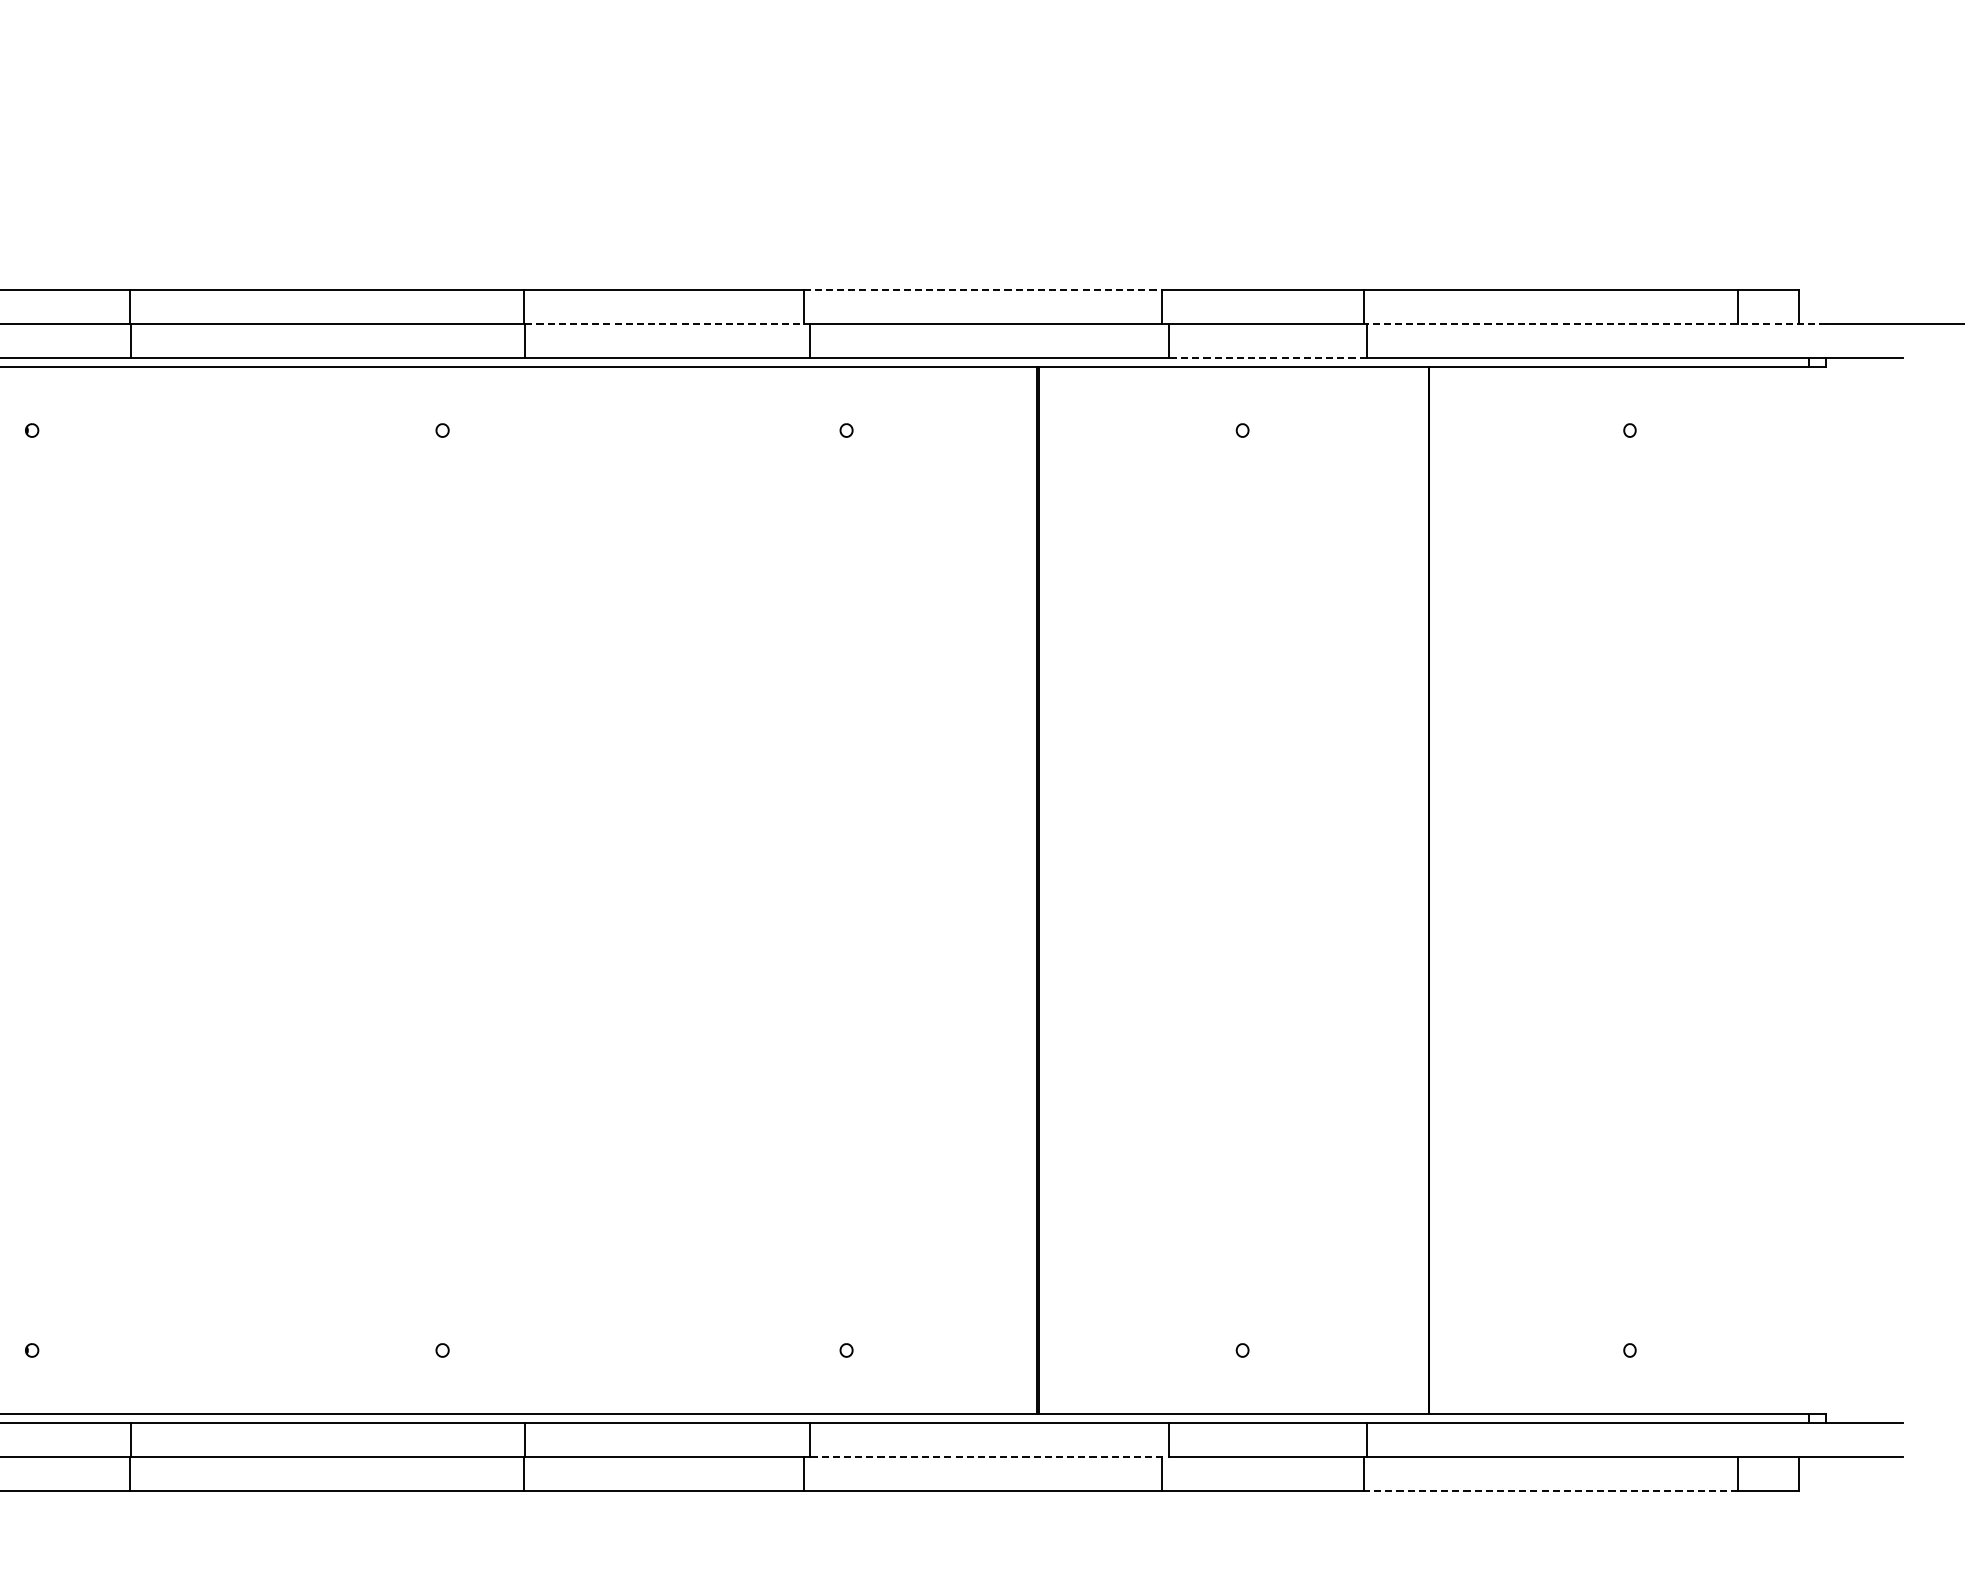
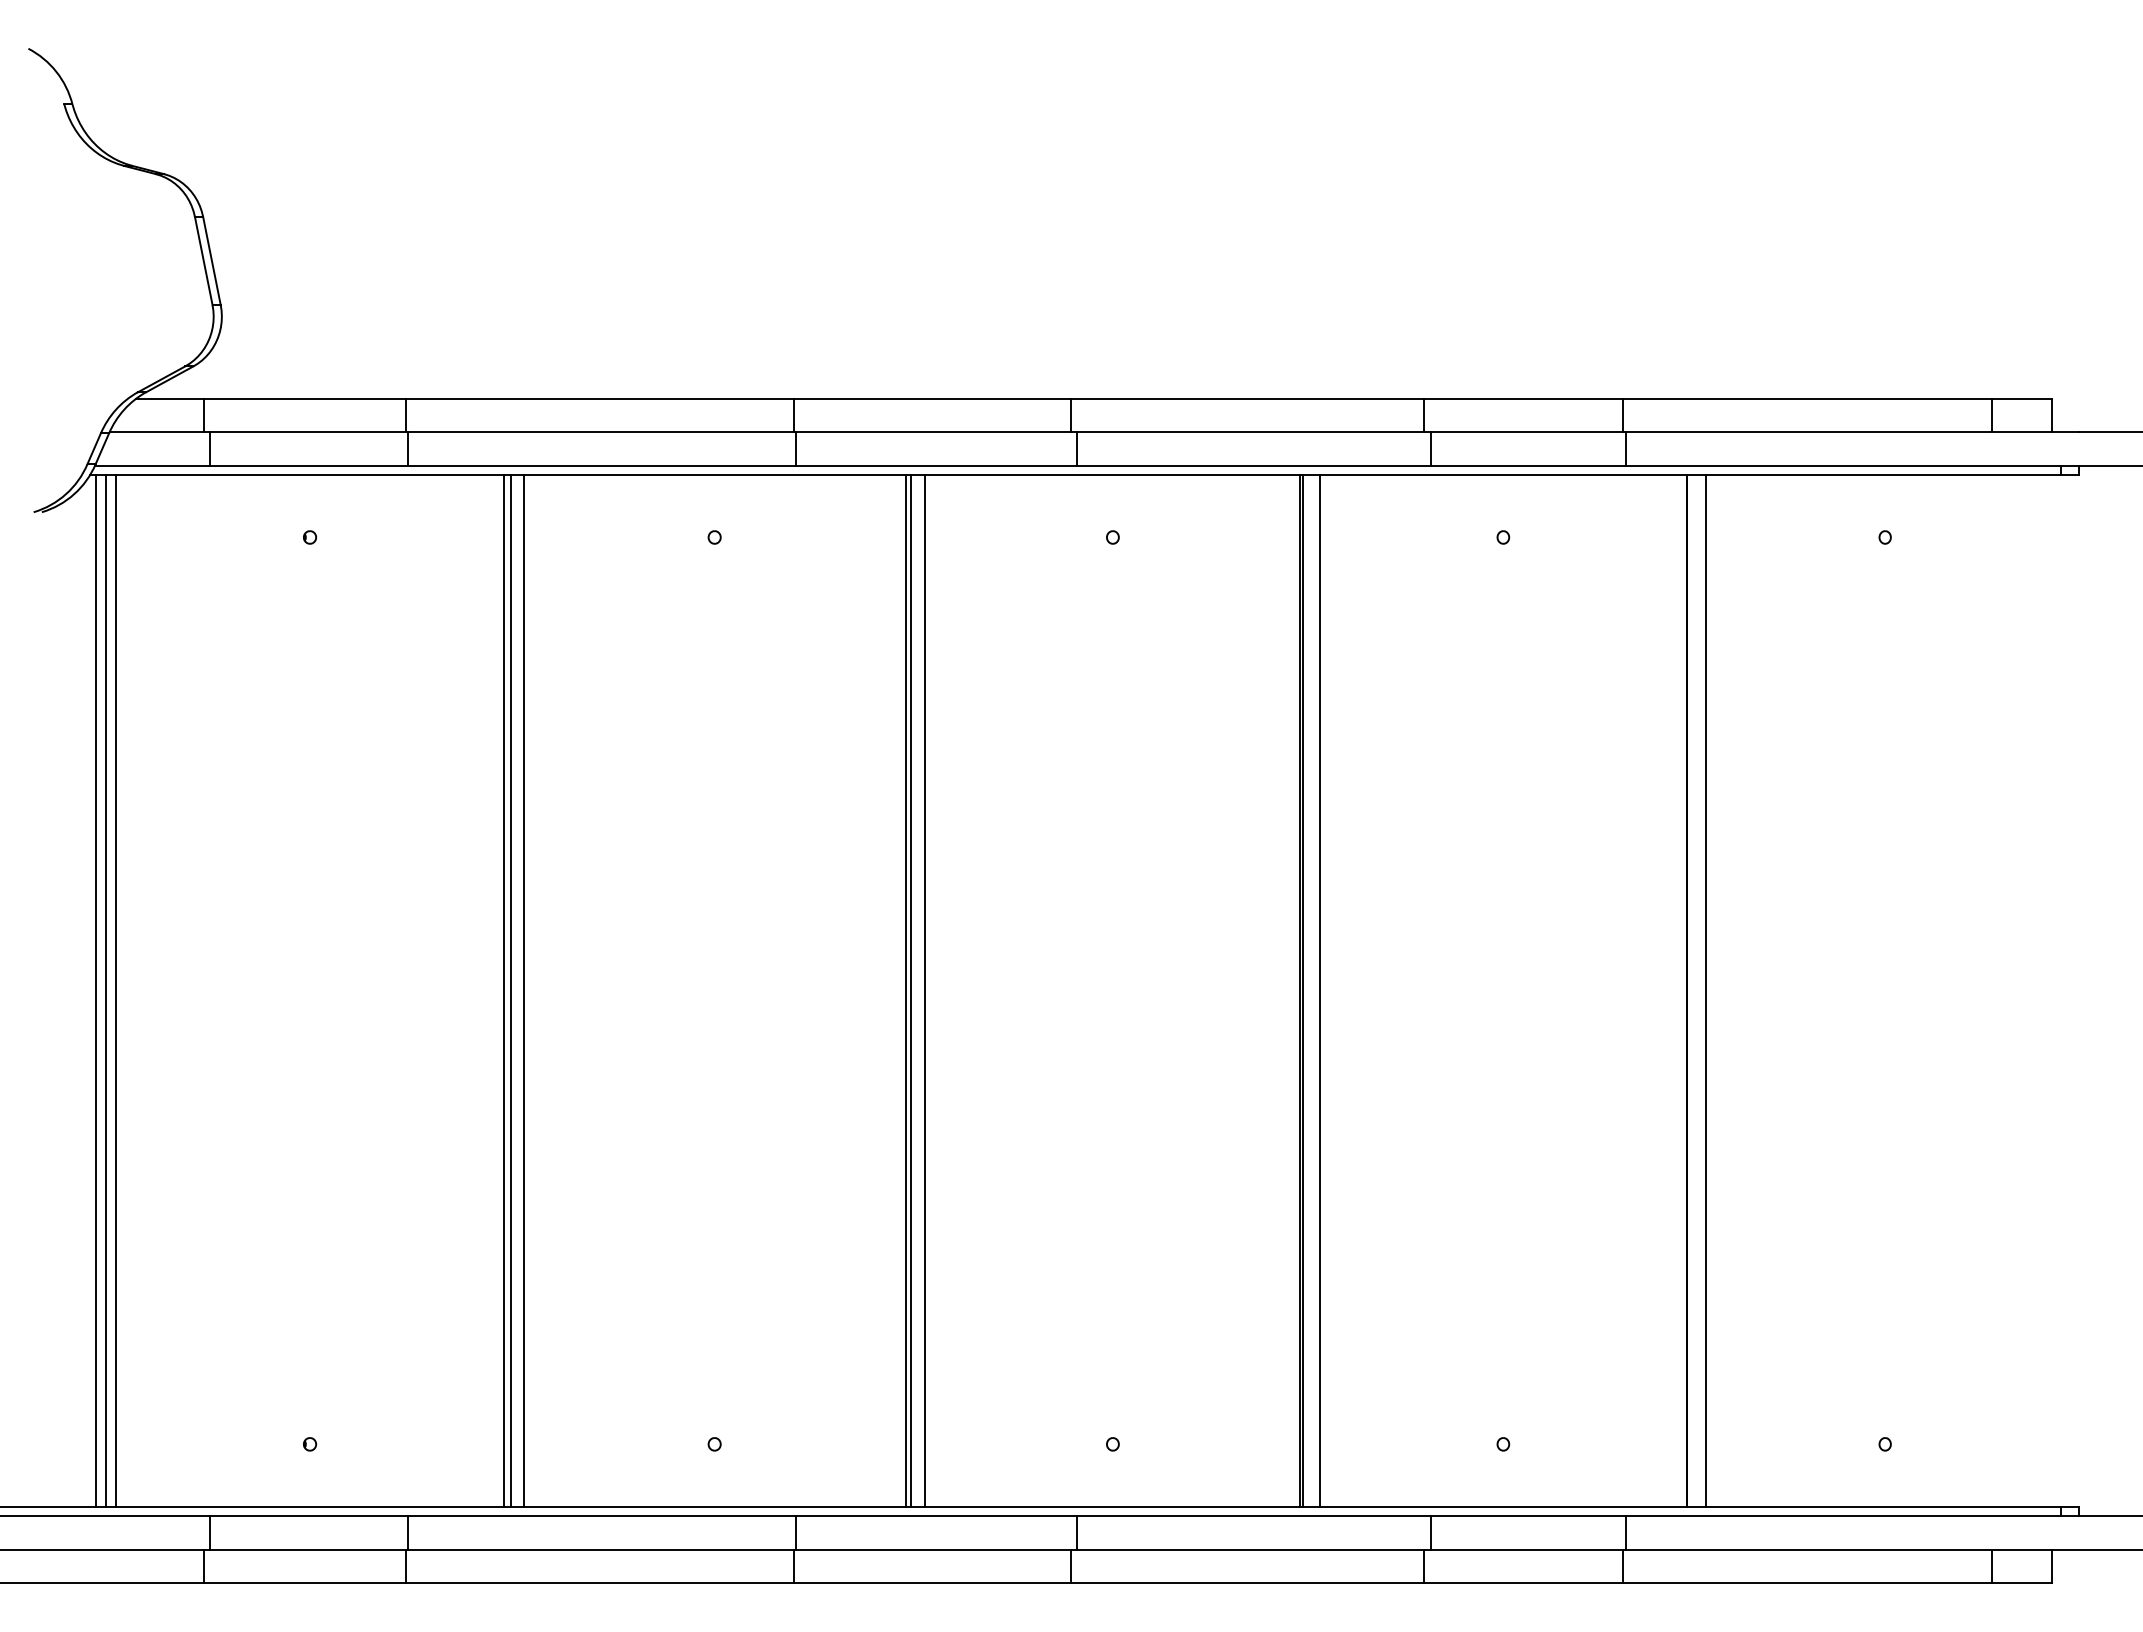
line: (983, 289) -> (1247, 398), dashed -> solid
line: (667, 324) -> (936, 432), dashed -> solid
line: (1596, 324) -> (1852, 432), dashed -> solid
line: (1268, 357) -> (1528, 465), dashed -> solid
line: (228, 890) -> (503, 990), added
line: (236, 890) -> (511, 990), added
line: (248, 890) -> (523, 990), added
line: (636, 890) -> (905, 990), added
line: (641, 890) -> (910, 990), added
line: (656, 890) -> (925, 990), added
line: (1056, 890) -> (1319, 990), added
line: (1448, 890) -> (1706, 990), added
line: (990, 1457) -> (1254, 1549), dashed -> solid
line: (1551, 1491) -> (1807, 1583), dashed -> solid

